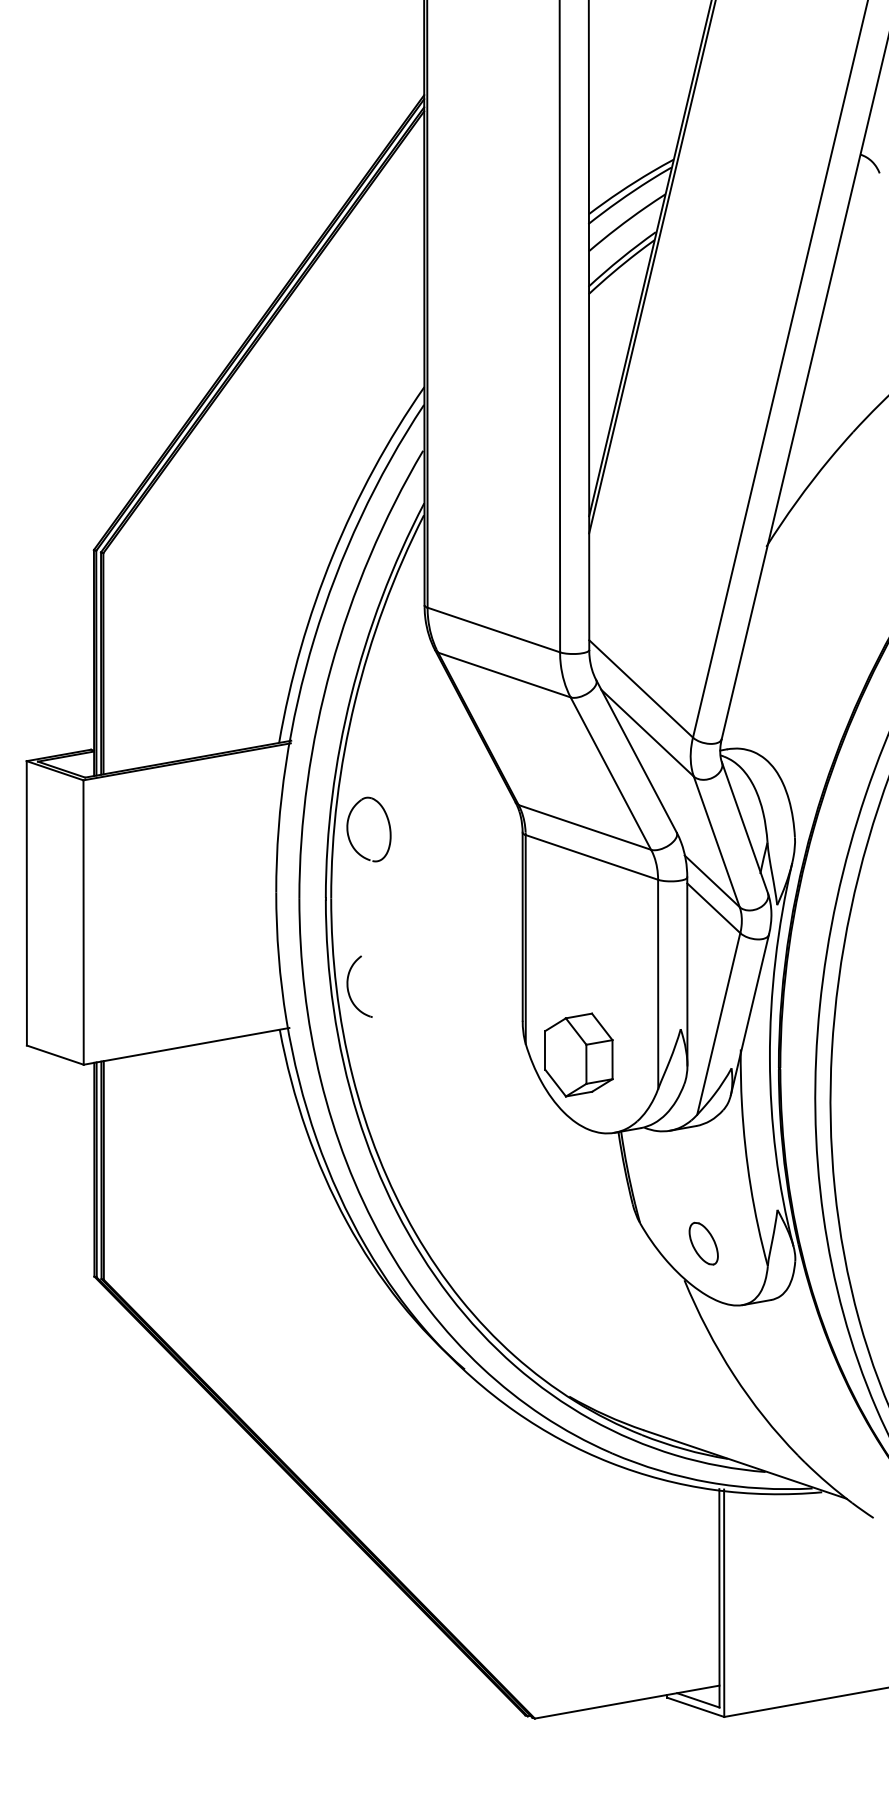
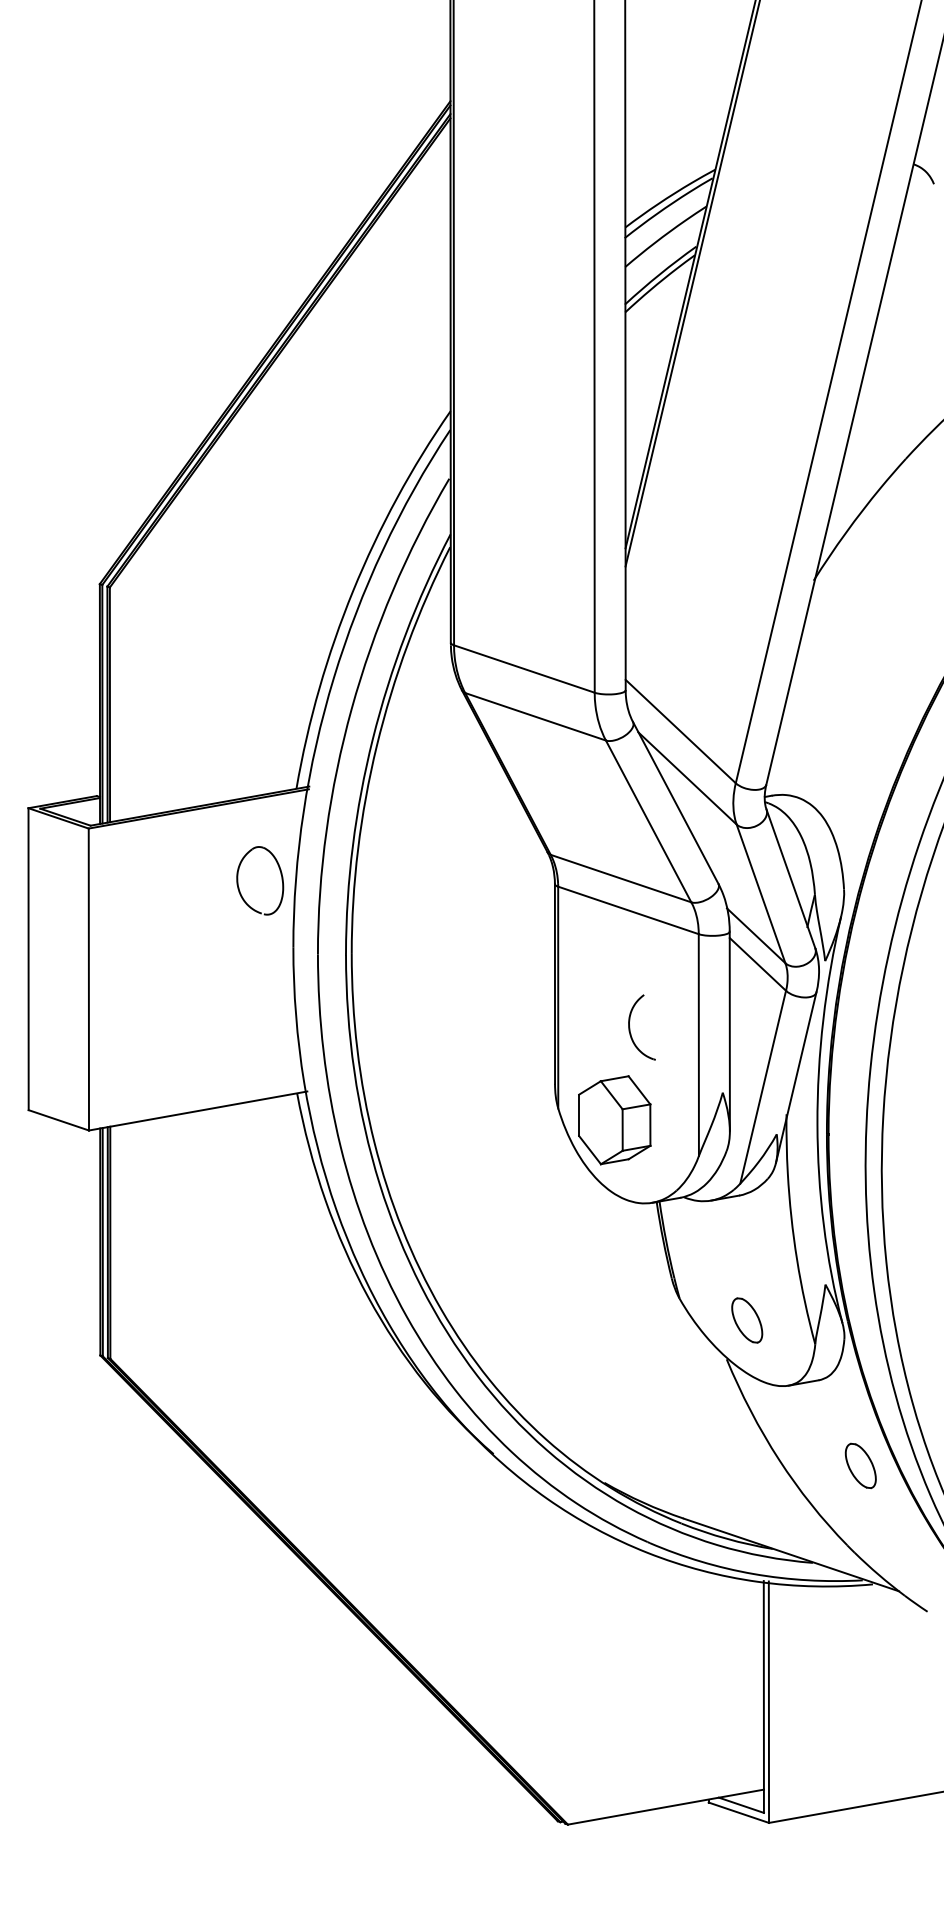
part: (349, 835) -> (239, 887), moved
part: (348, 986) -> (630, 1027), moved
part: (810, 1380) -> (860, 1465), added

